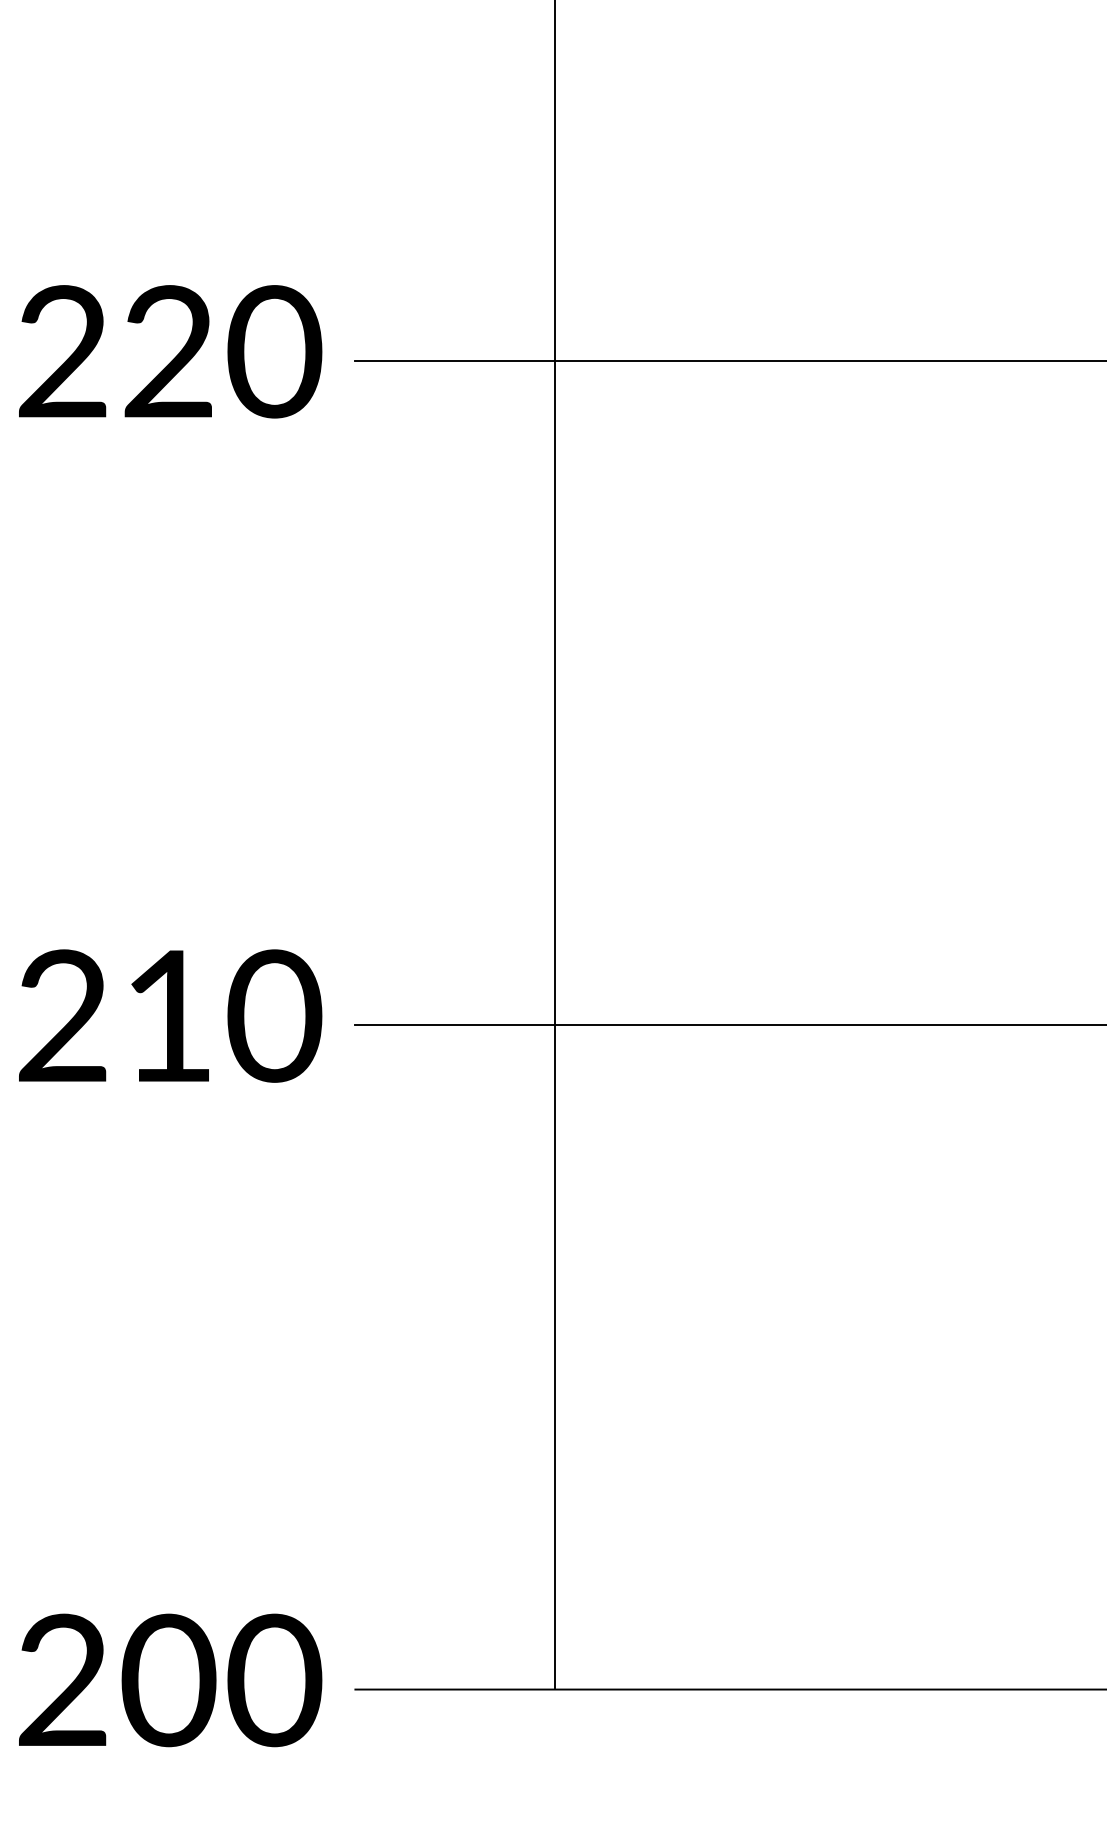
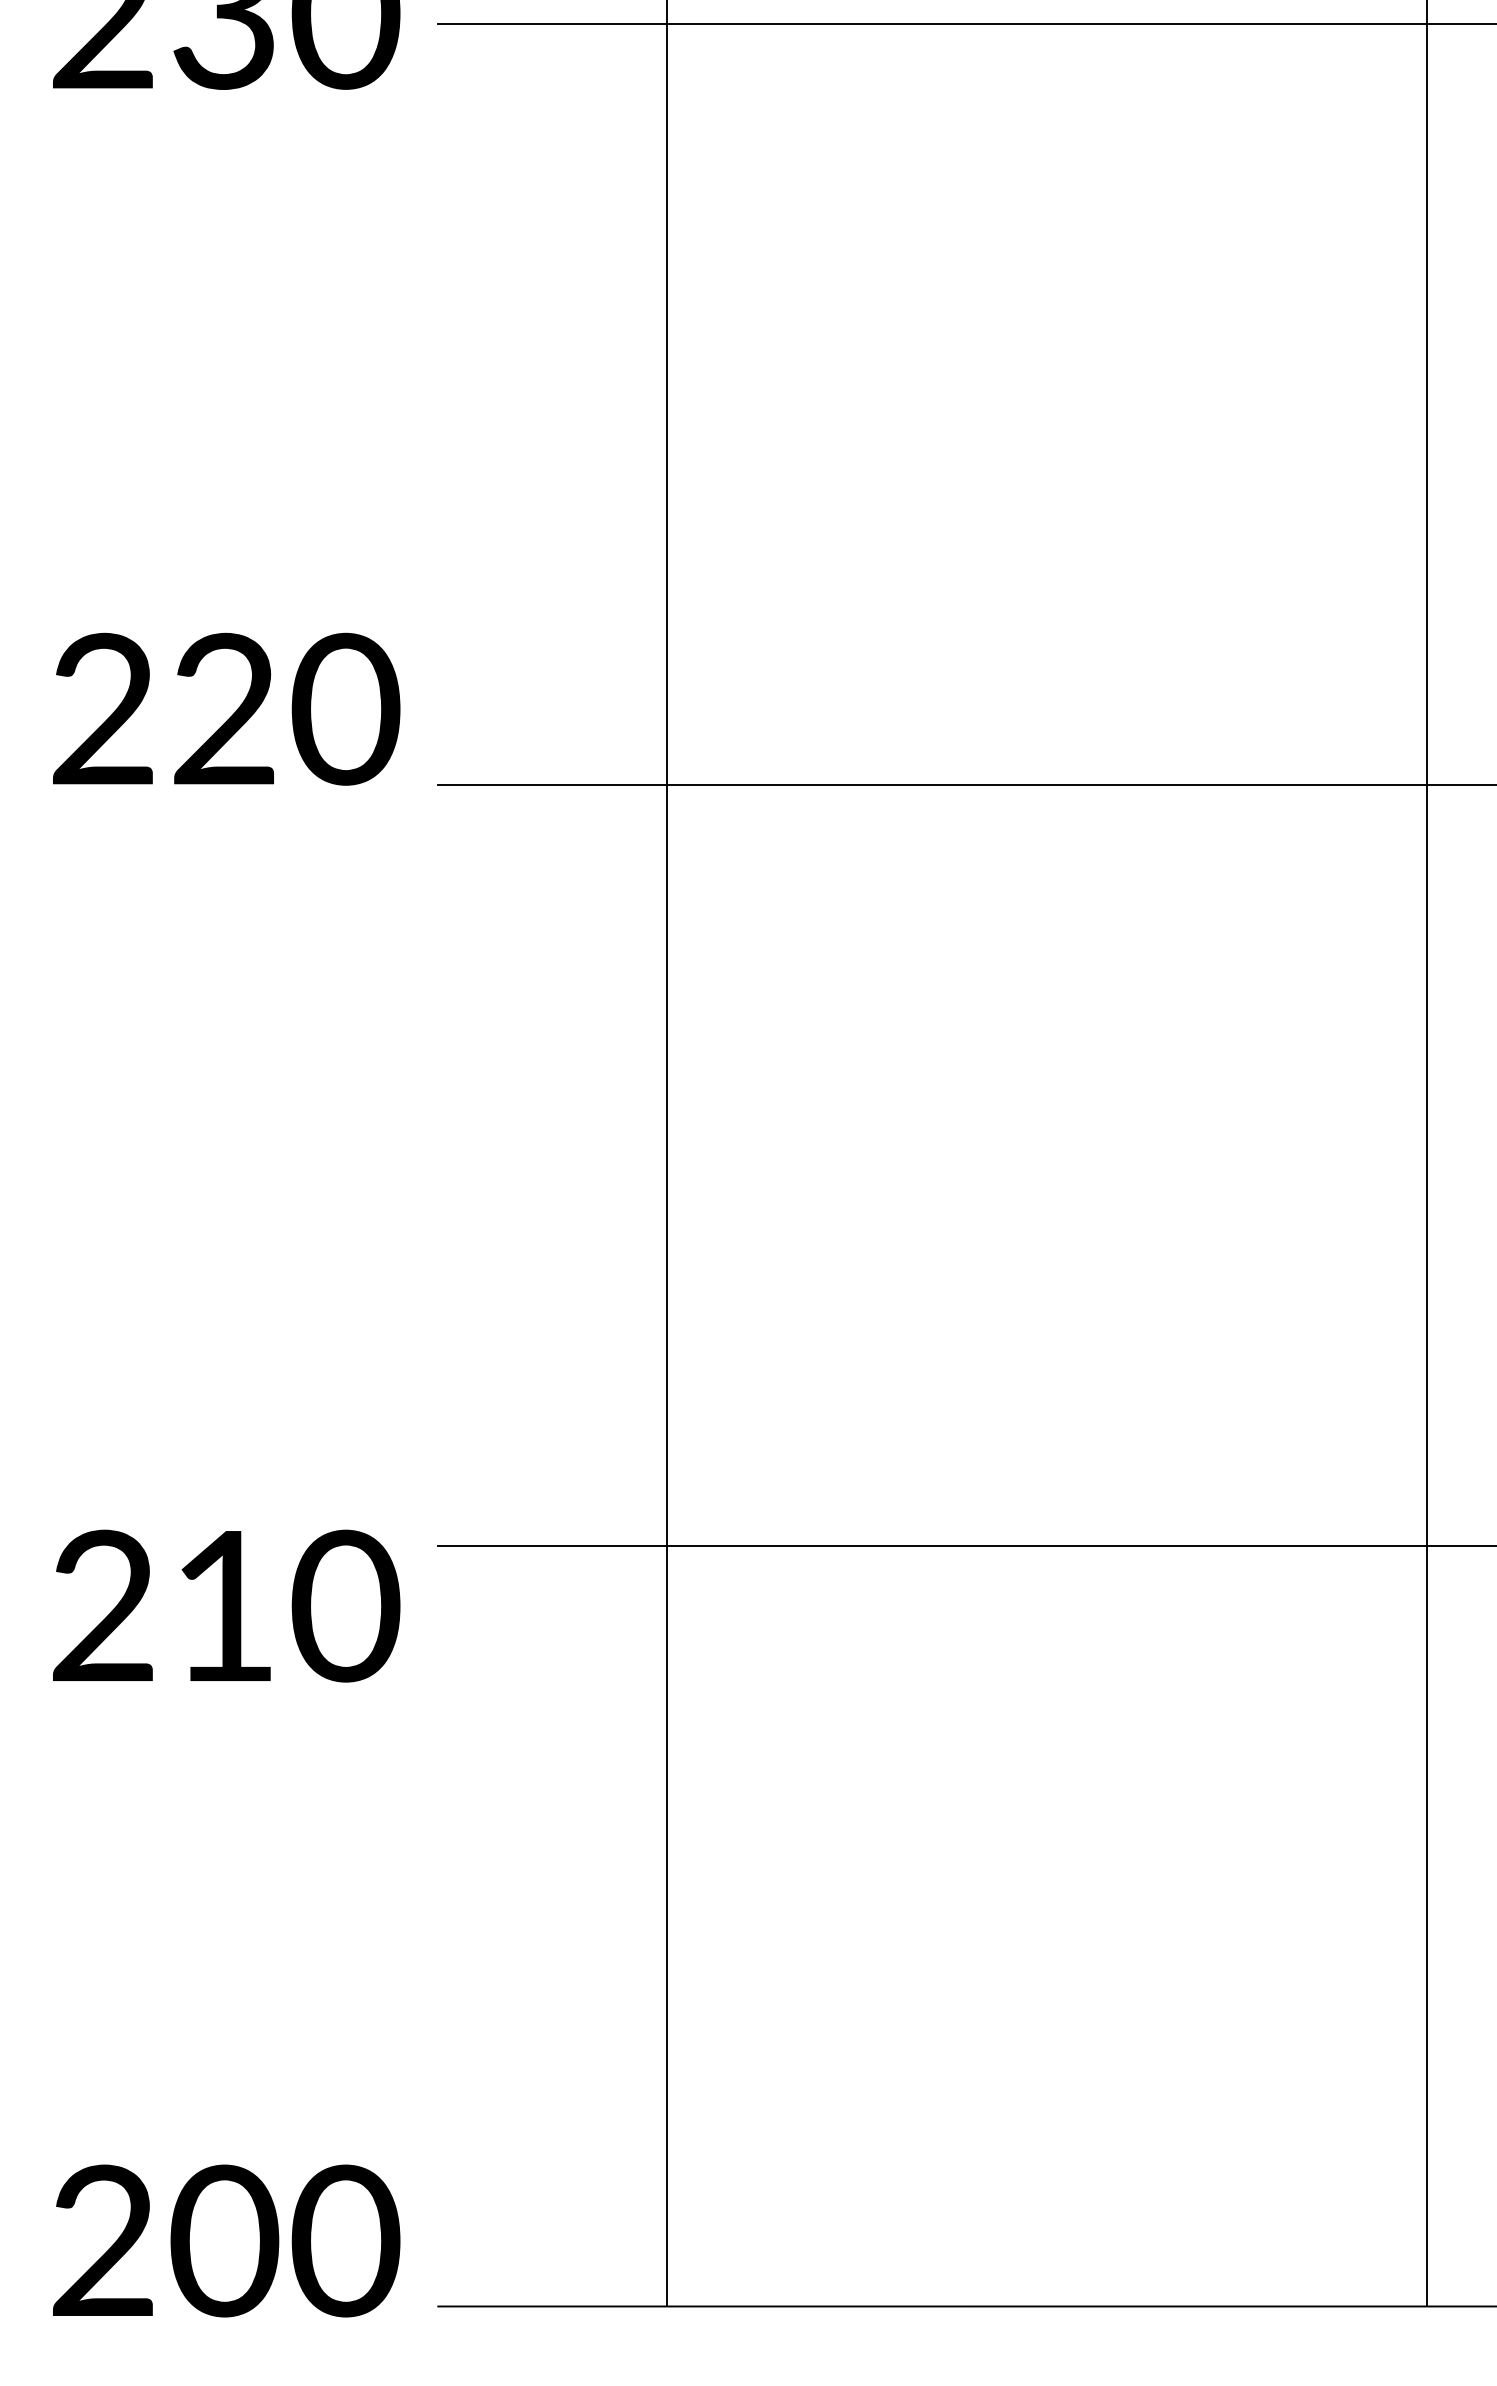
text: (170, 351) -> (226, 708), moved
text: (170, 1015) -> (226, 1605), moved
text: (170, 1679) -> (226, 2240), moved

